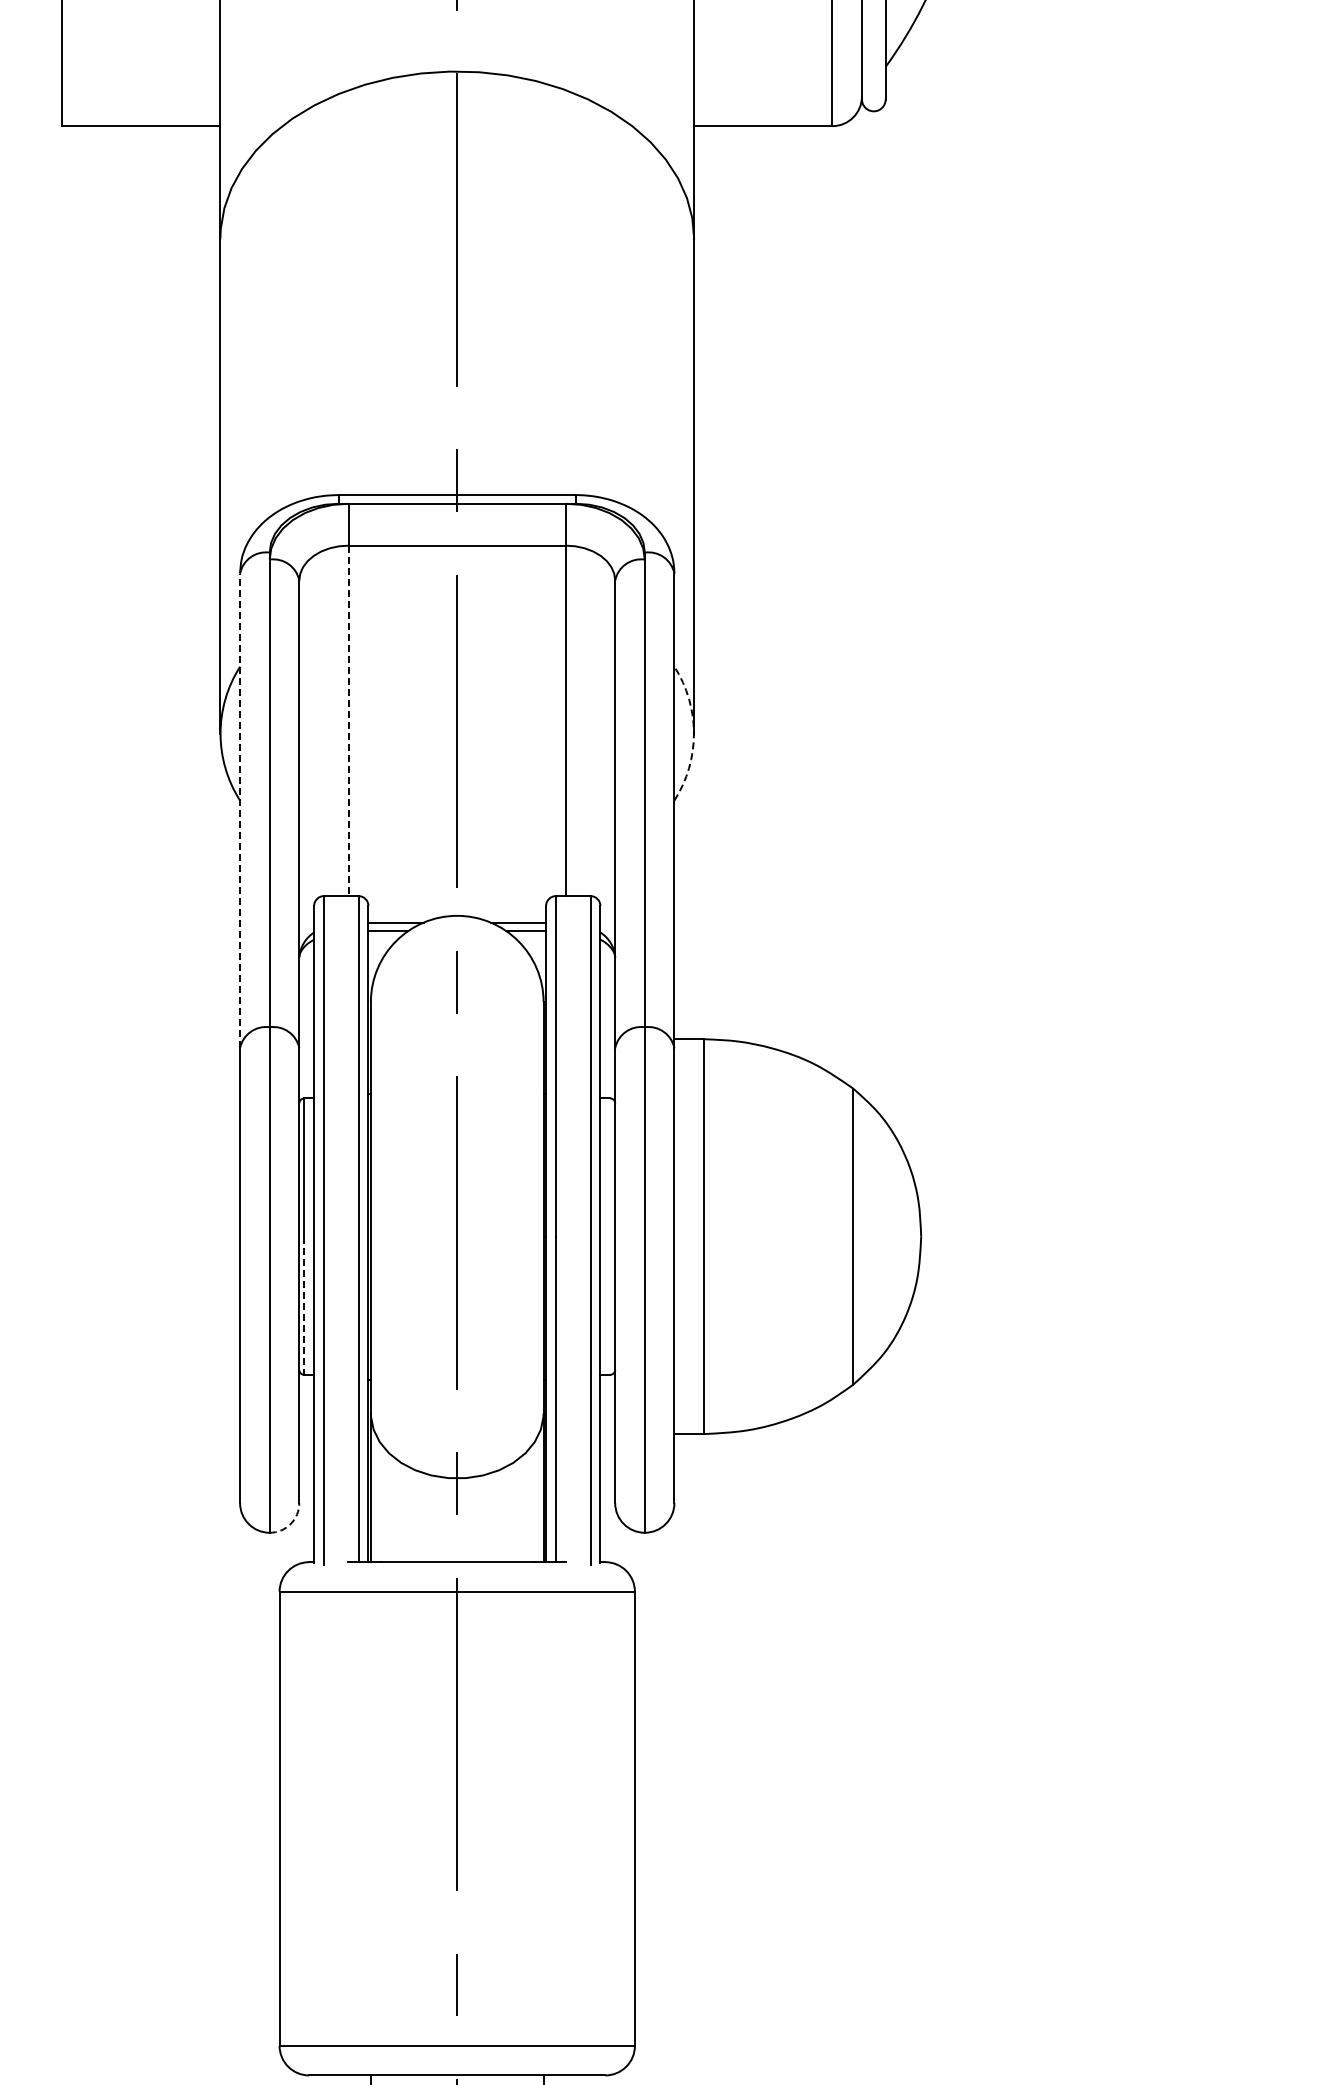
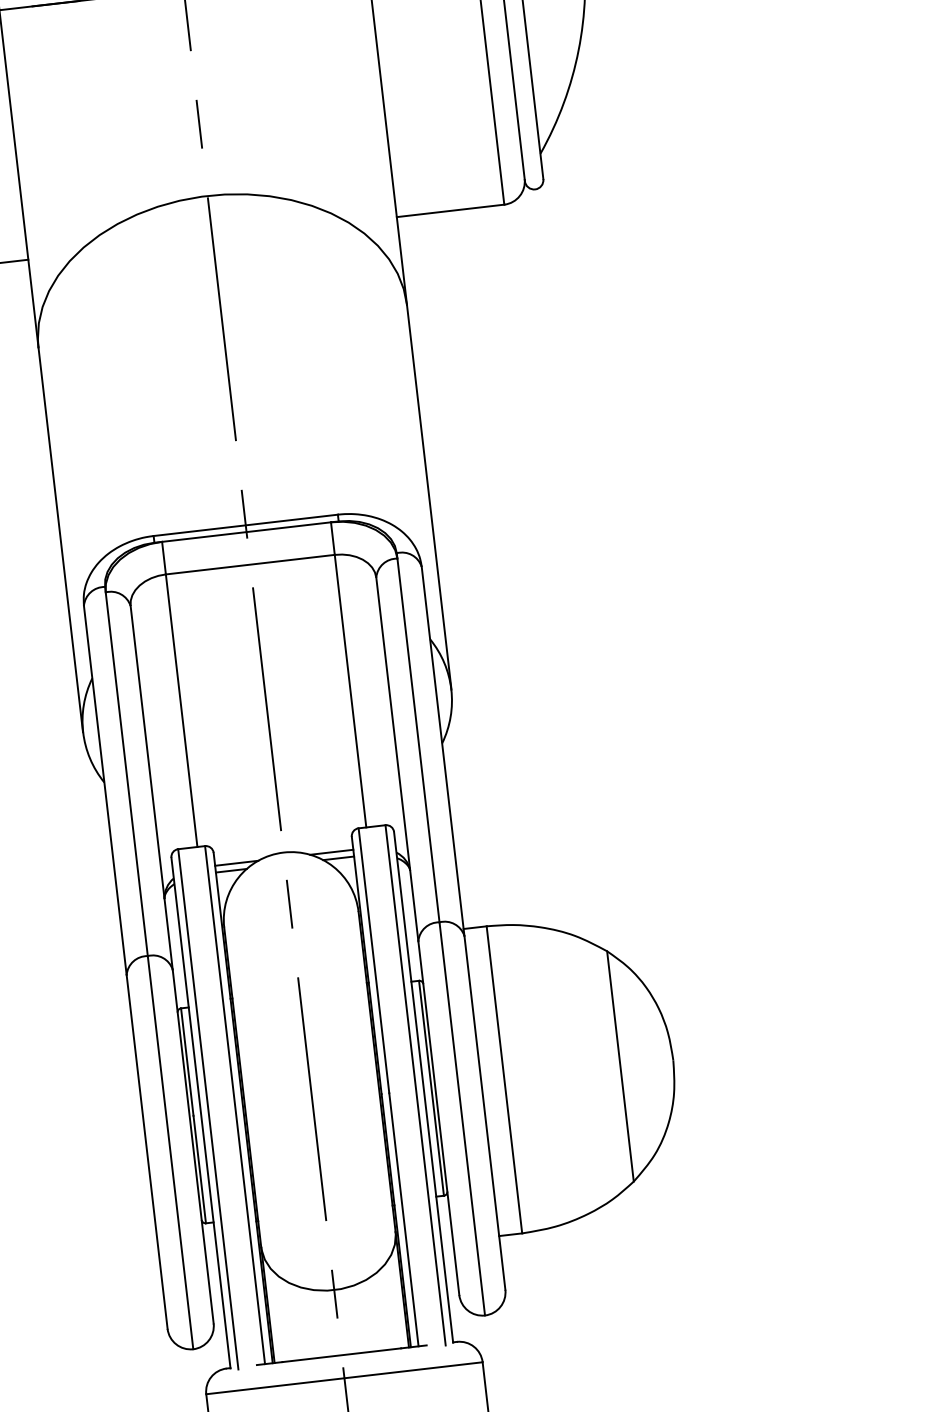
line: (348, 721) -> (181, 711), dashed -> solid
arc: (693, 733) -> (450, 689), dashed -> solid
line: (240, 810) -> (105, 790), dashed -> solid
line: (610, 1236) -> (431, 1088), added
line: (304, 1306) -> (199, 1170), dashed -> solid
arc: (290, 1524) -> (208, 1340), dashed -> solid

